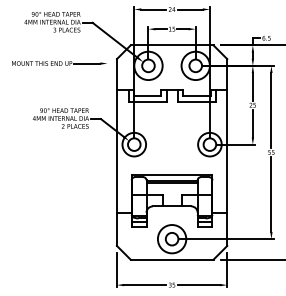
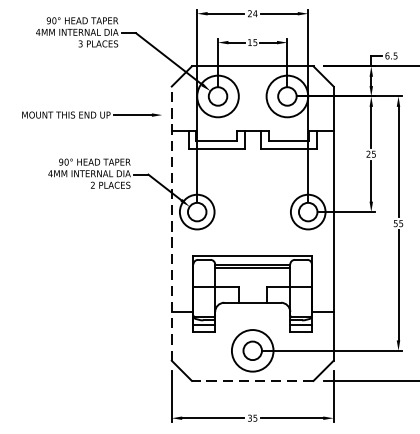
part: (59, 63) -> (91, 114), moved
line: (116, 152) -> (171, 223), solid -> dashed
line: (171, 259) -> (251, 380), solid -> dashed

